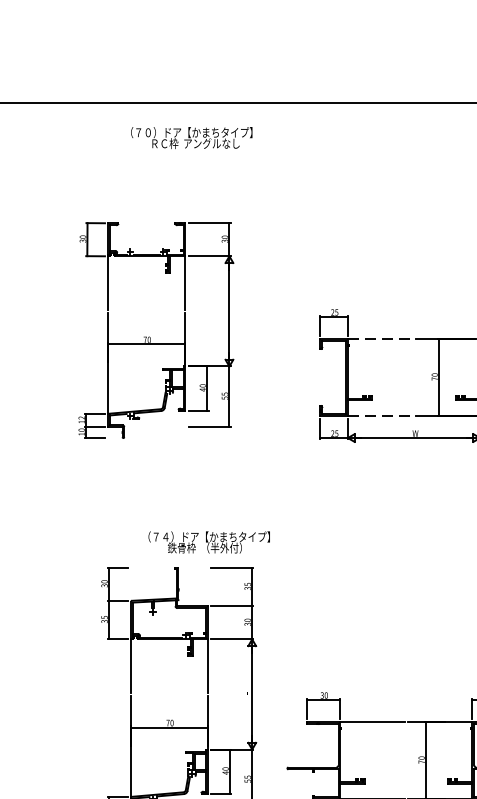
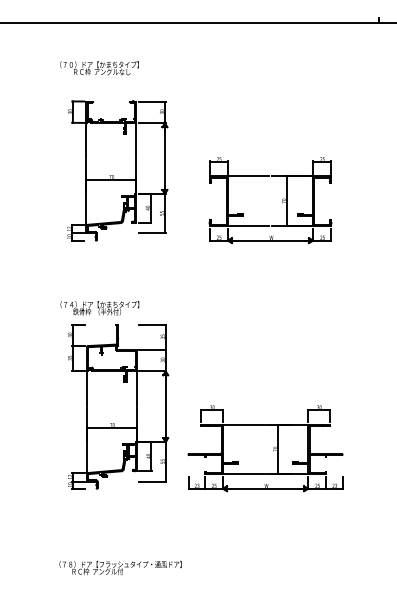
text: (191, 138) -> (99, 68), moved
part: (156, 329) -> (117, 170), moved
line: (380, 339) -> (248, 176), dashed -> solid
line: (380, 416) -> (248, 226), dashed -> solid
text: (208, 542) -> (99, 308), moved

